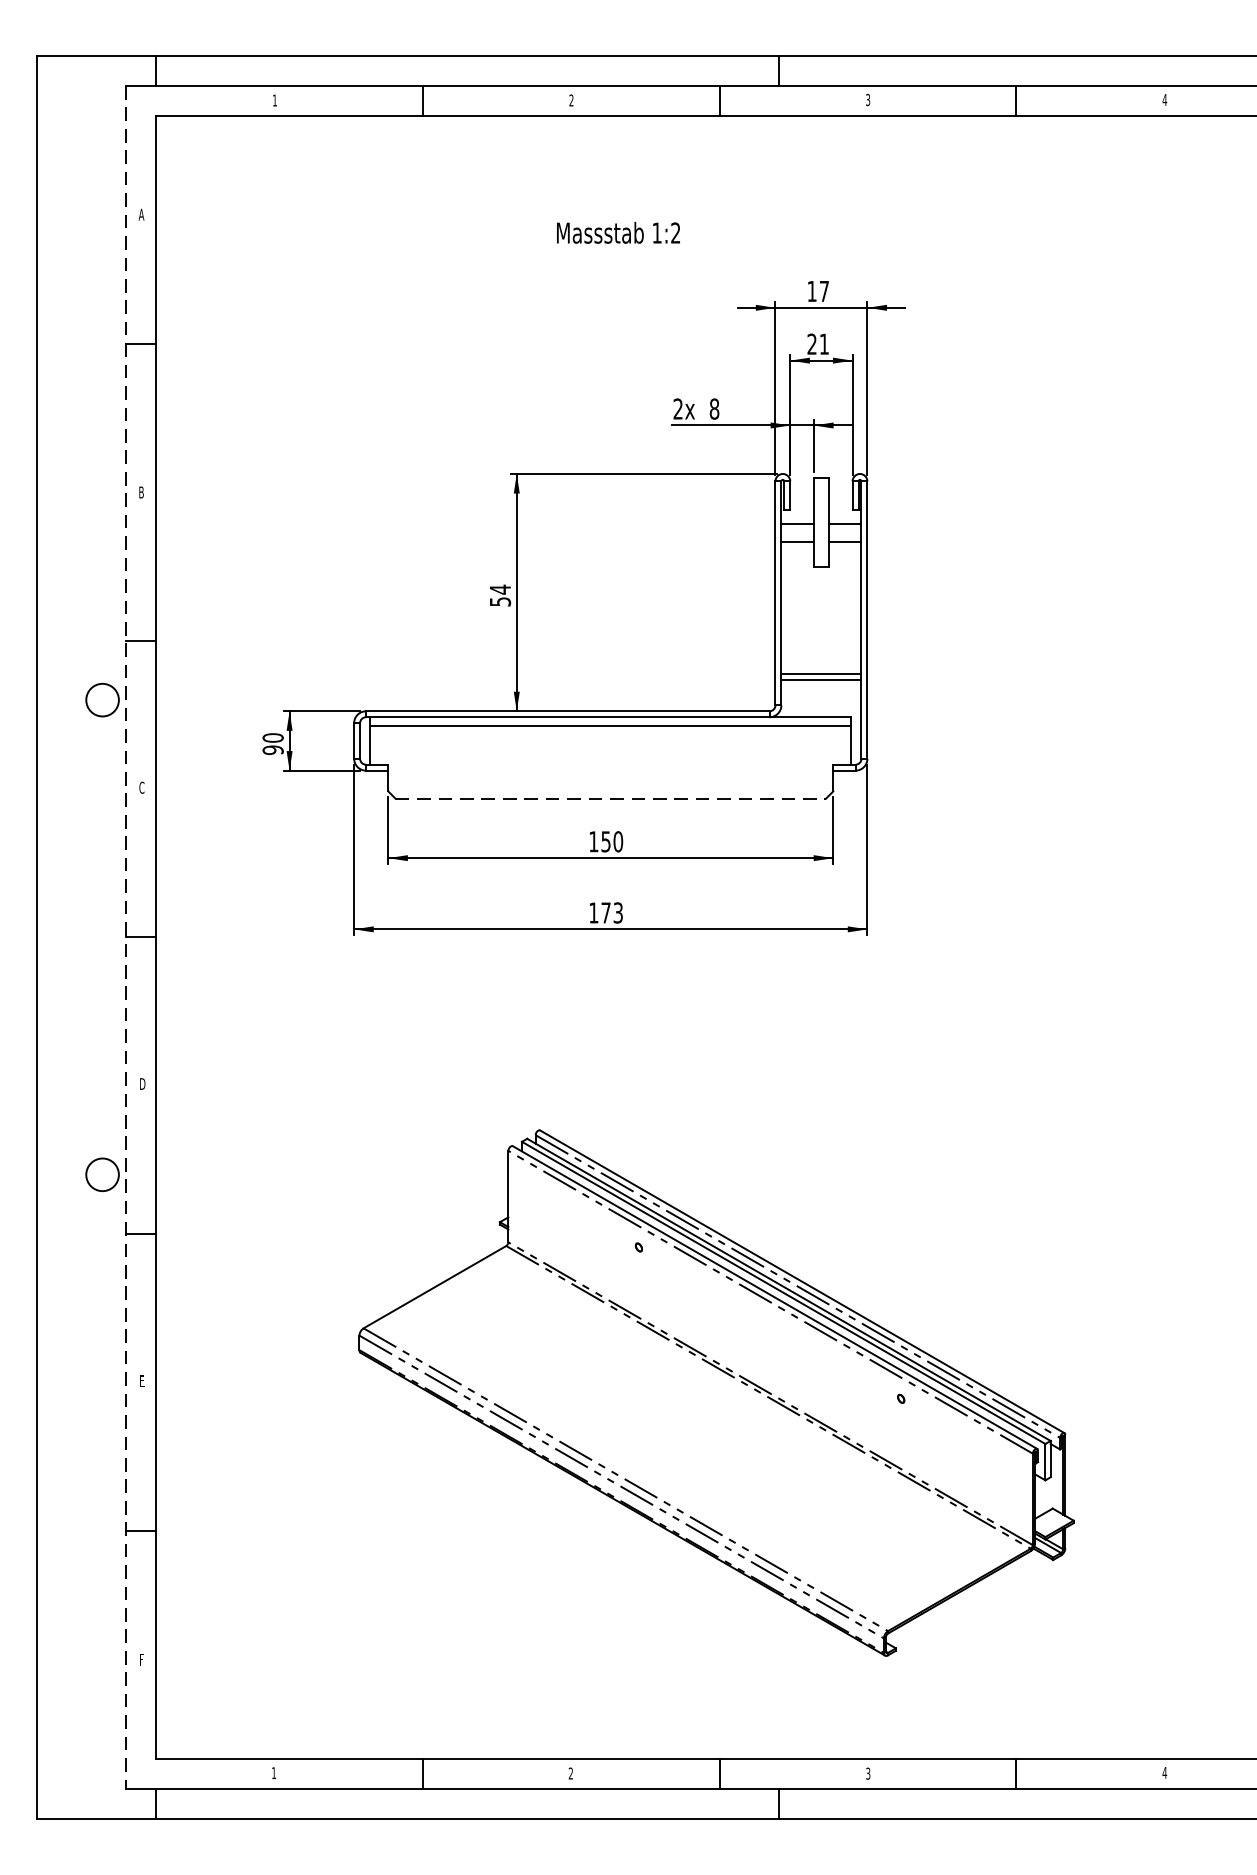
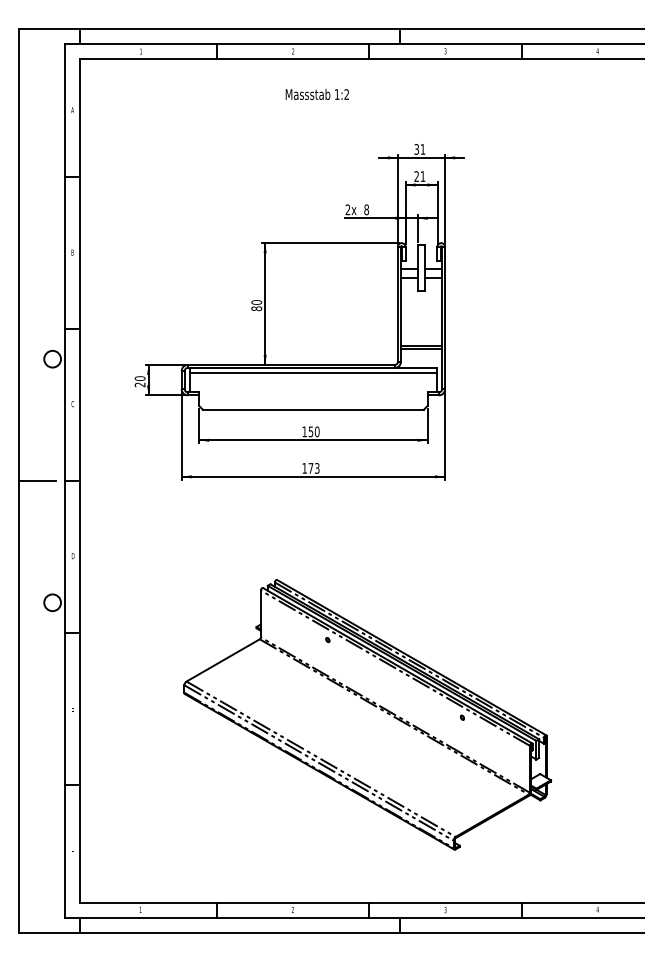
text: (616, 233) -> (316, 94), moved
text: (817, 291) -> (419, 149), 17 -> 31
text: (499, 595) -> (256, 305), 54 -> 80
text: (273, 749) -> (140, 384), 90 -> 20
line: (610, 798) -> (313, 409), dashed -> solid
line: (73, 936) -> (37, 480), added
line: (125, 936) -> (64, 480), dashed -> solid

